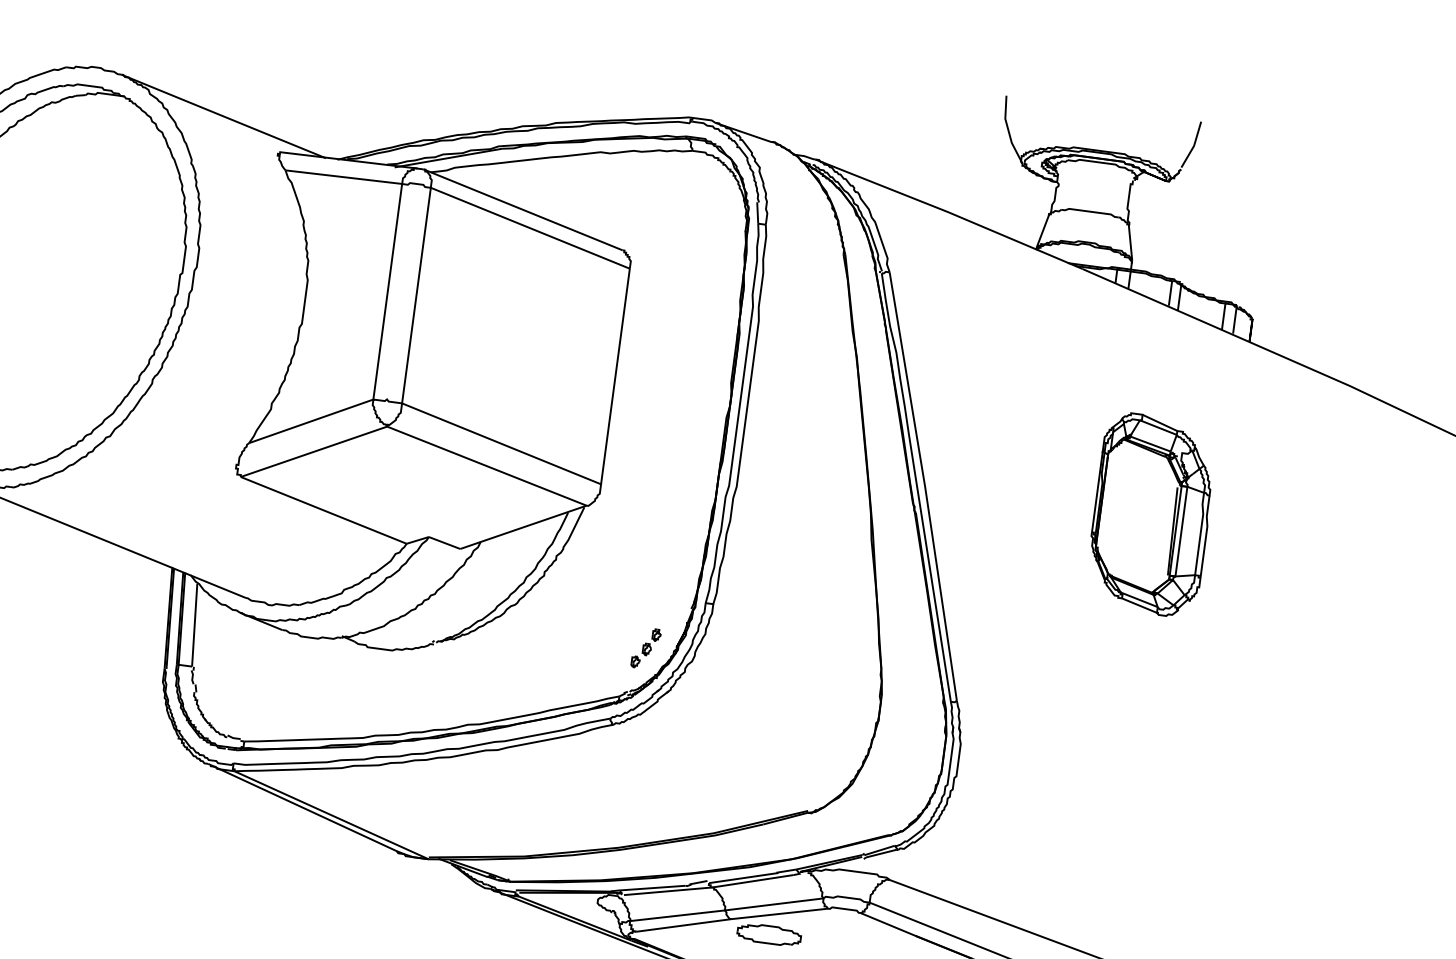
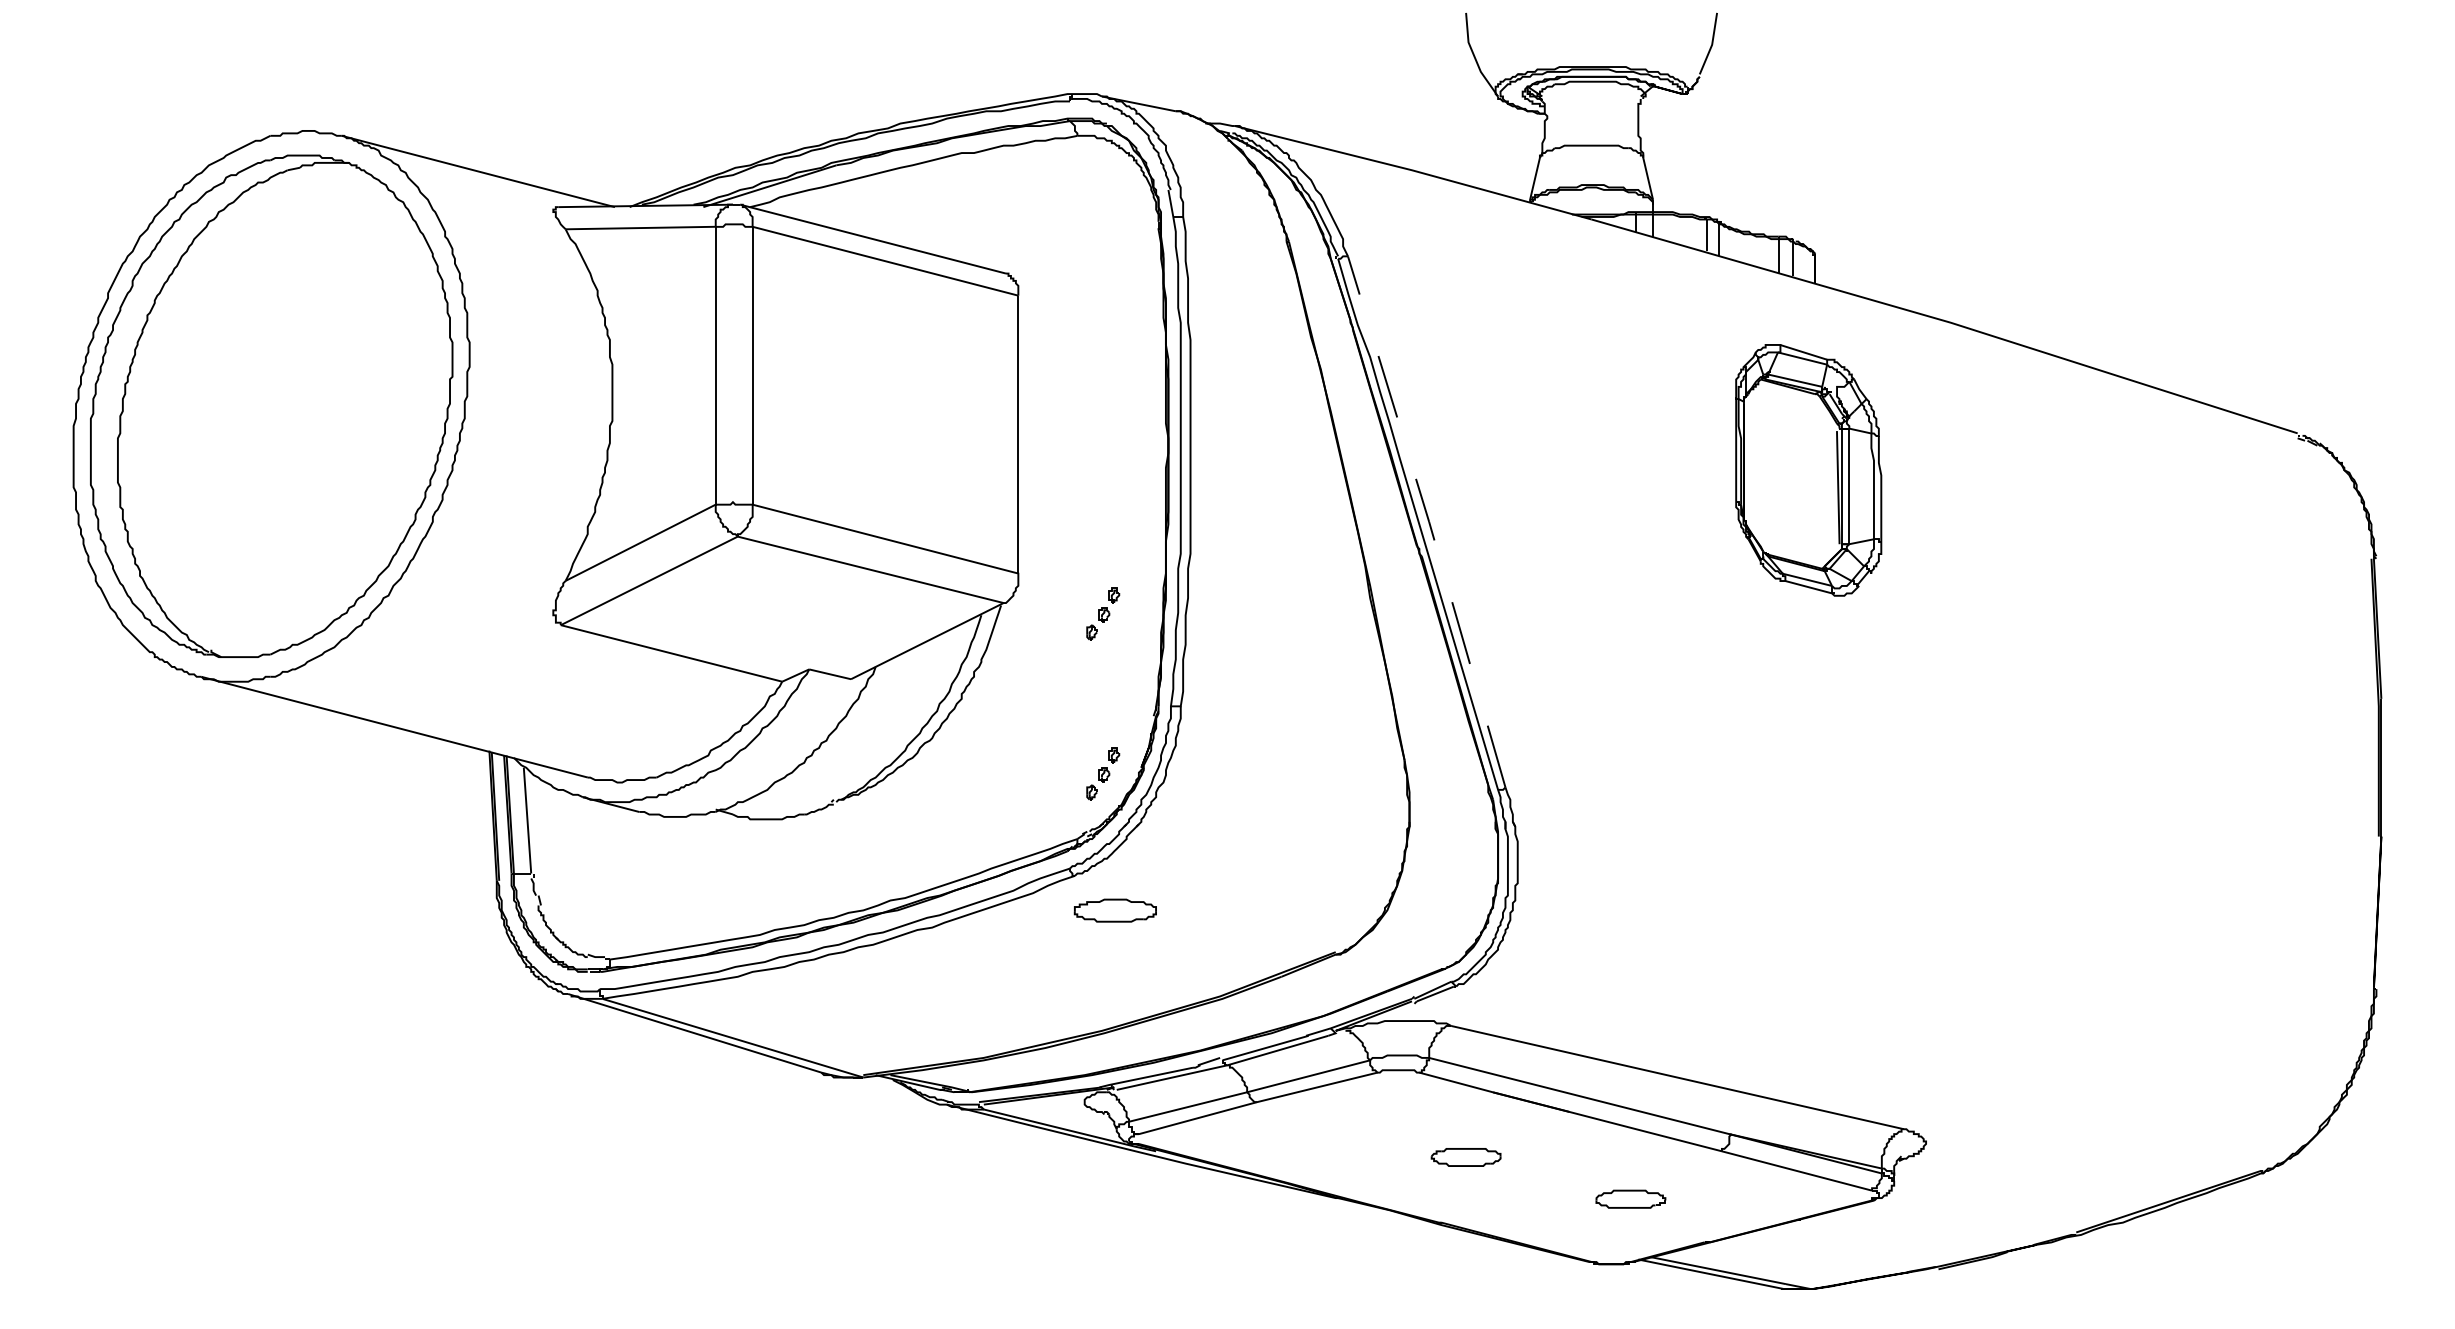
line: (925, 486) -> (1429, 521), solid -> dashed
part: (1151, 515) -> (1808, 470), moved
part: (663, 524) -> (1103, 613), added
part: (768, 934) -> (1114, 910), moved

